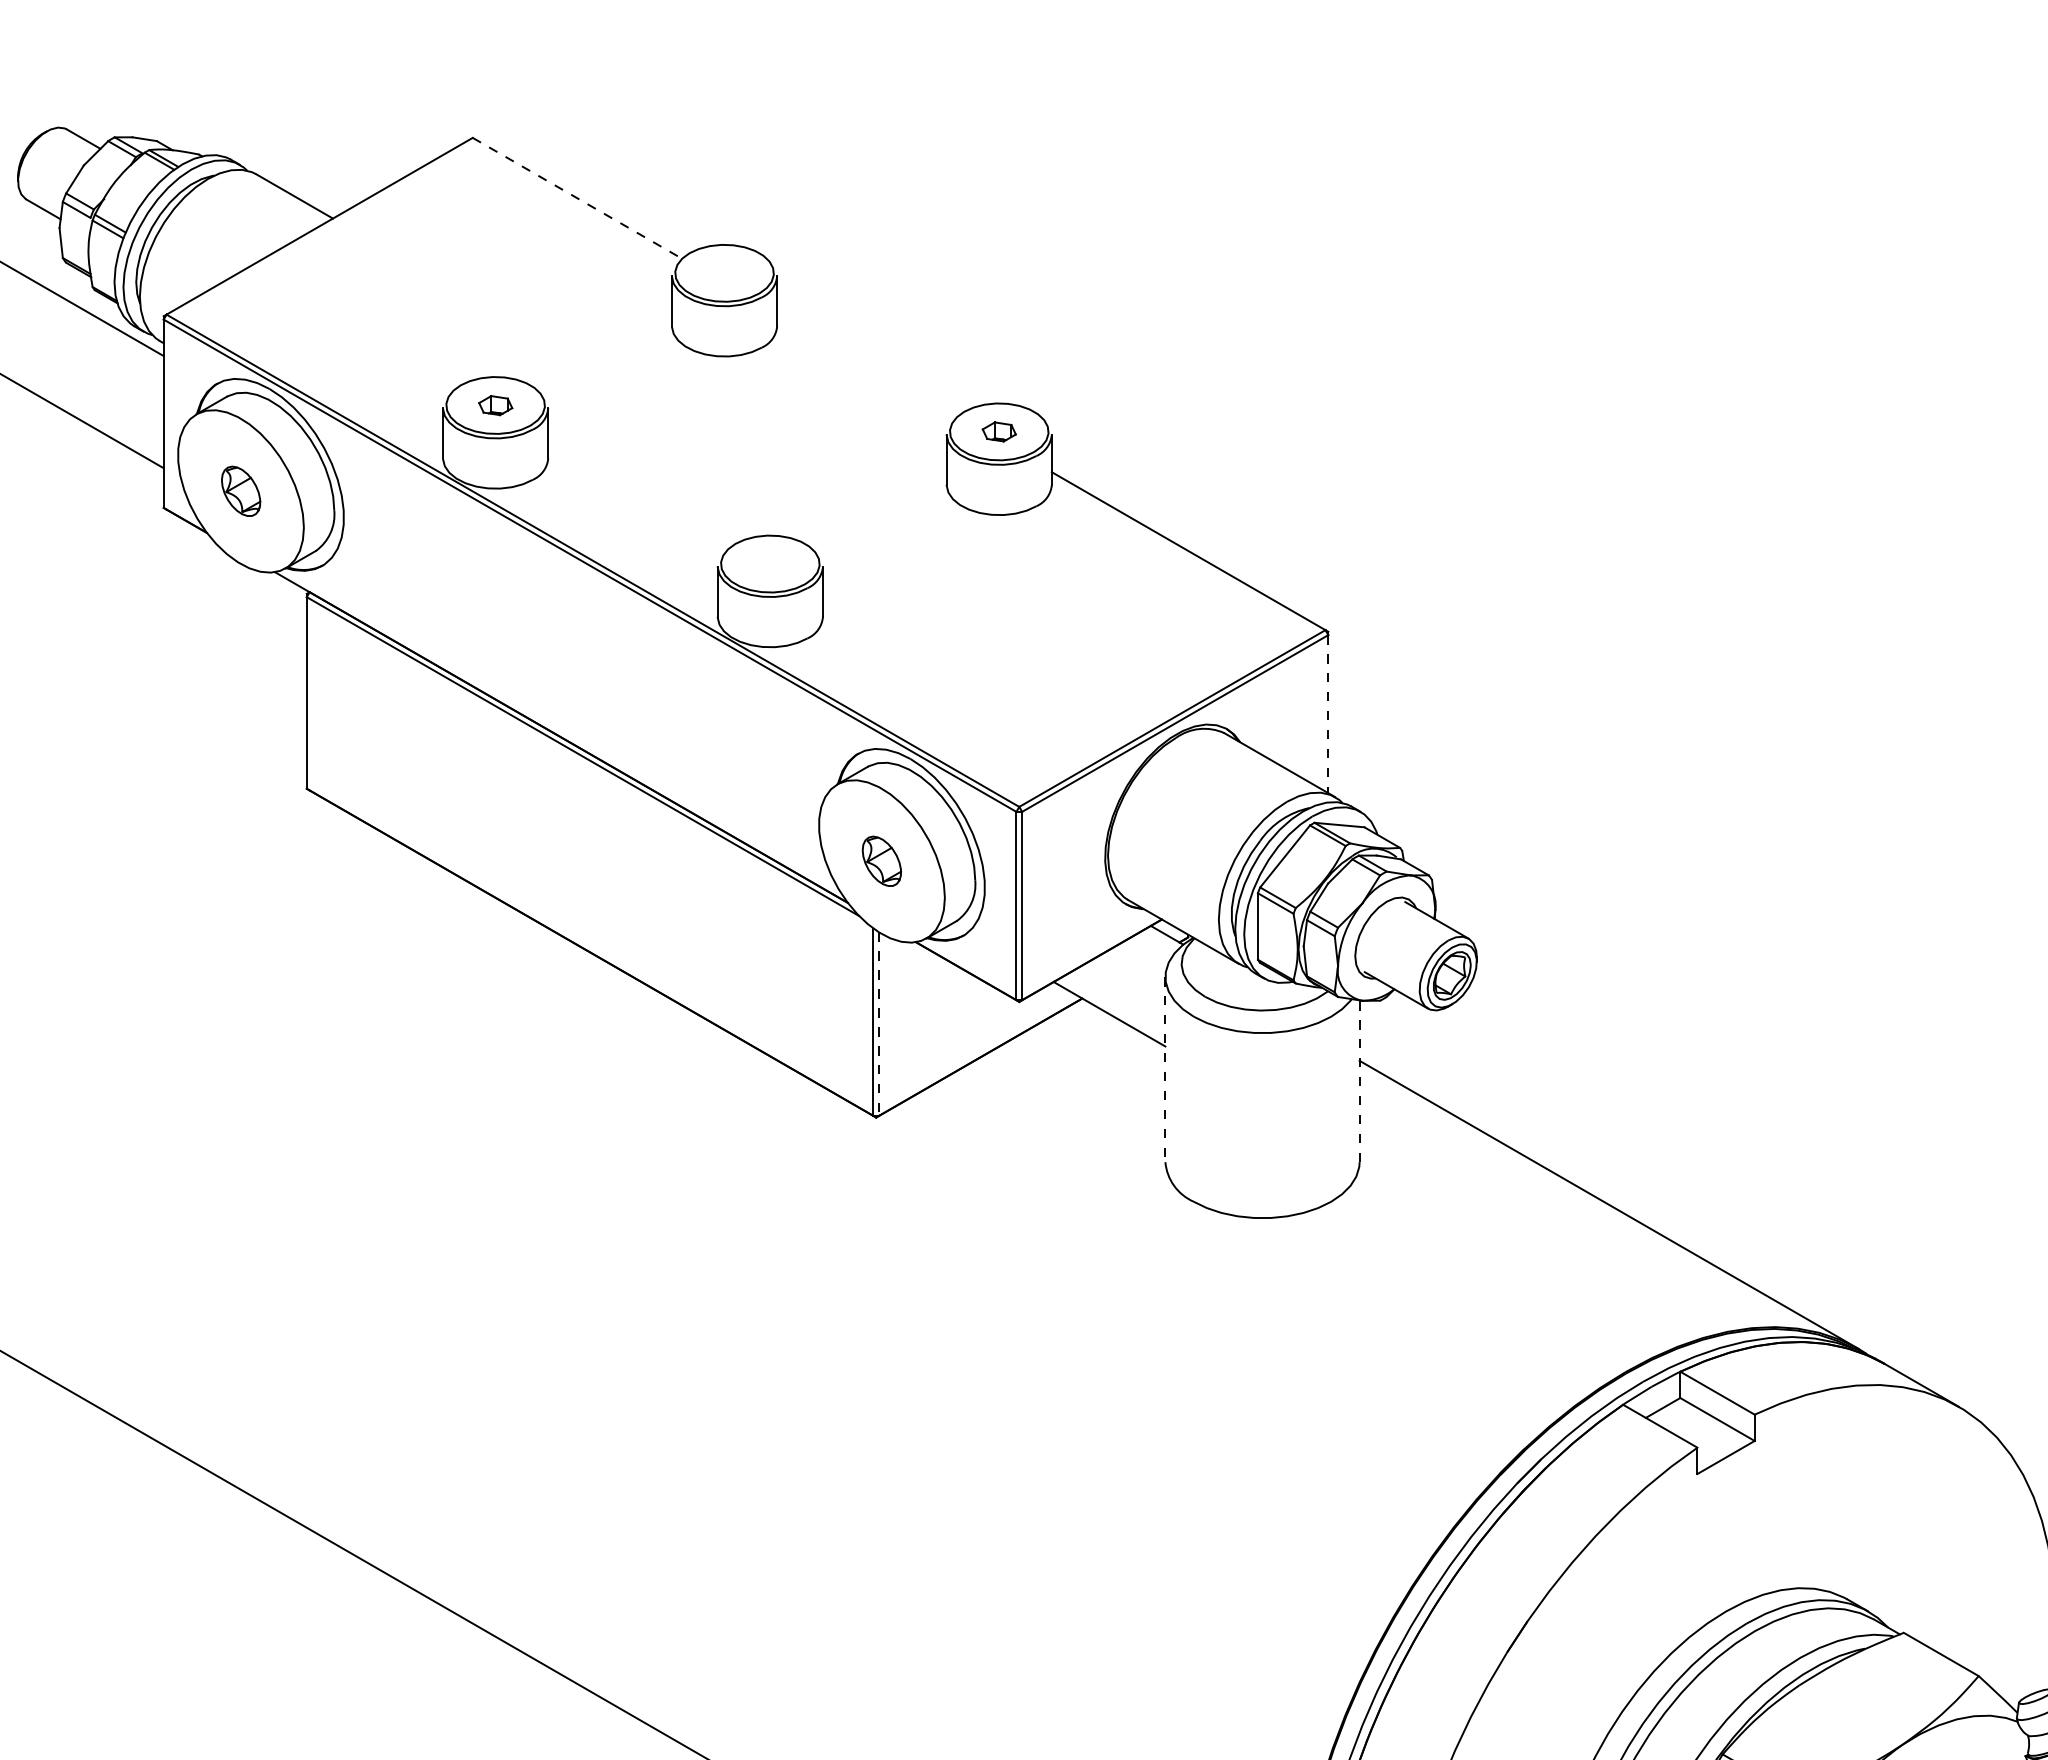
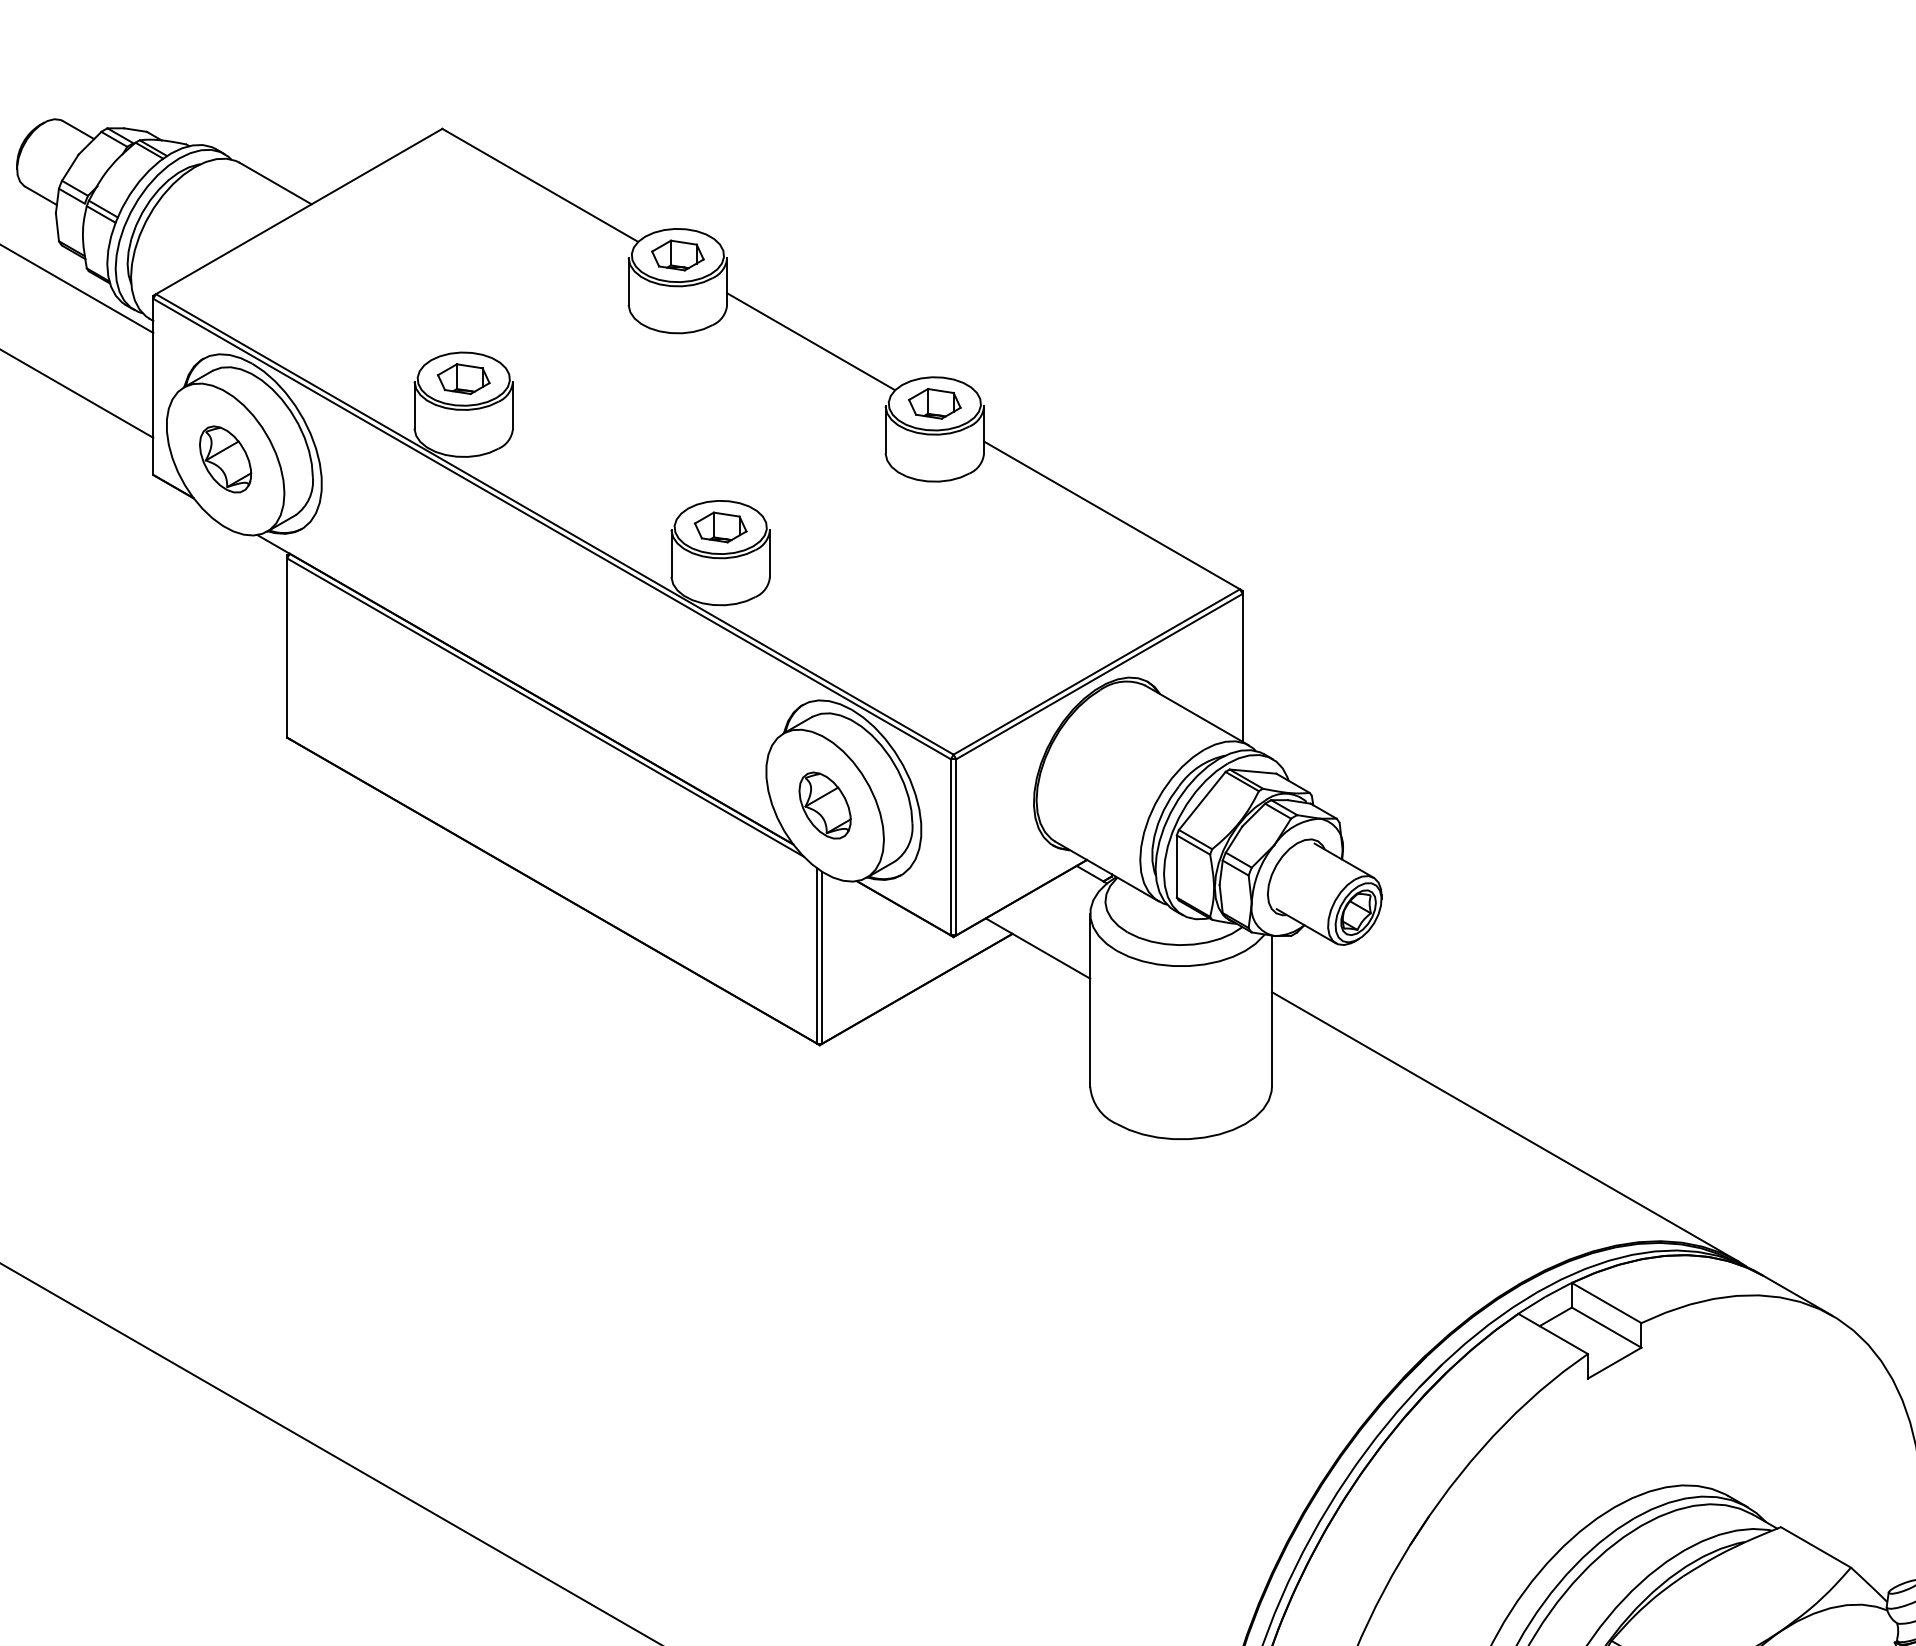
line: (577, 198) -> (540, 185), dashed -> solid
part: (724, 273) -> (677, 255), added
line: (866, 365) -> (810, 341), added
part: (495, 405) -> (463, 379), size x1.67
part: (998, 431) -> (934, 403), size x1.67
part: (240, 491) -> (225, 459), size x1.43
part: (770, 564) -> (720, 527), added
line: (1328, 713) -> (1242, 667), dashed -> solid
part: (881, 861) -> (824, 805), size x1.43
line: (879, 1023) -> (822, 957), dashed -> solid
line: (1165, 1069) -> (1090, 1000), dashed -> solid
line: (1359, 1081) -> (1271, 1011), dashed -> solid

